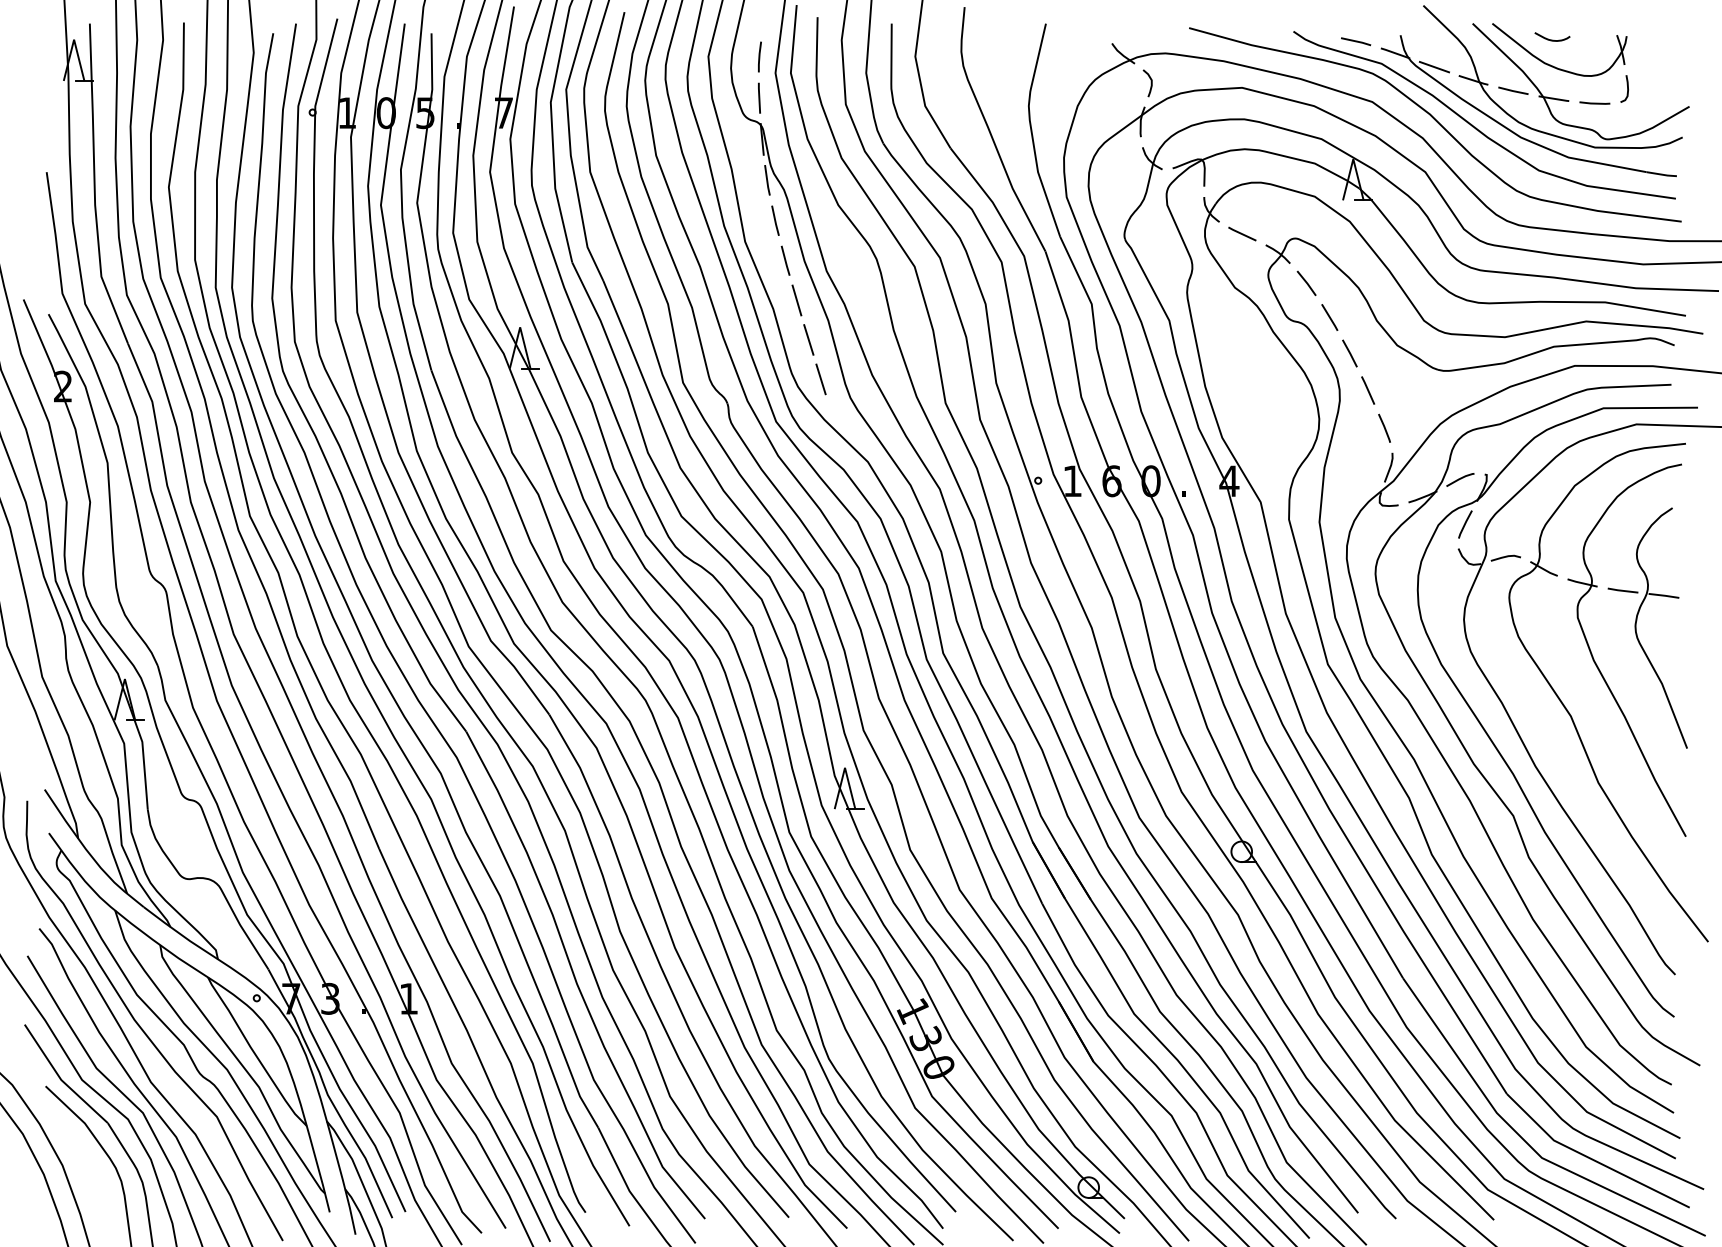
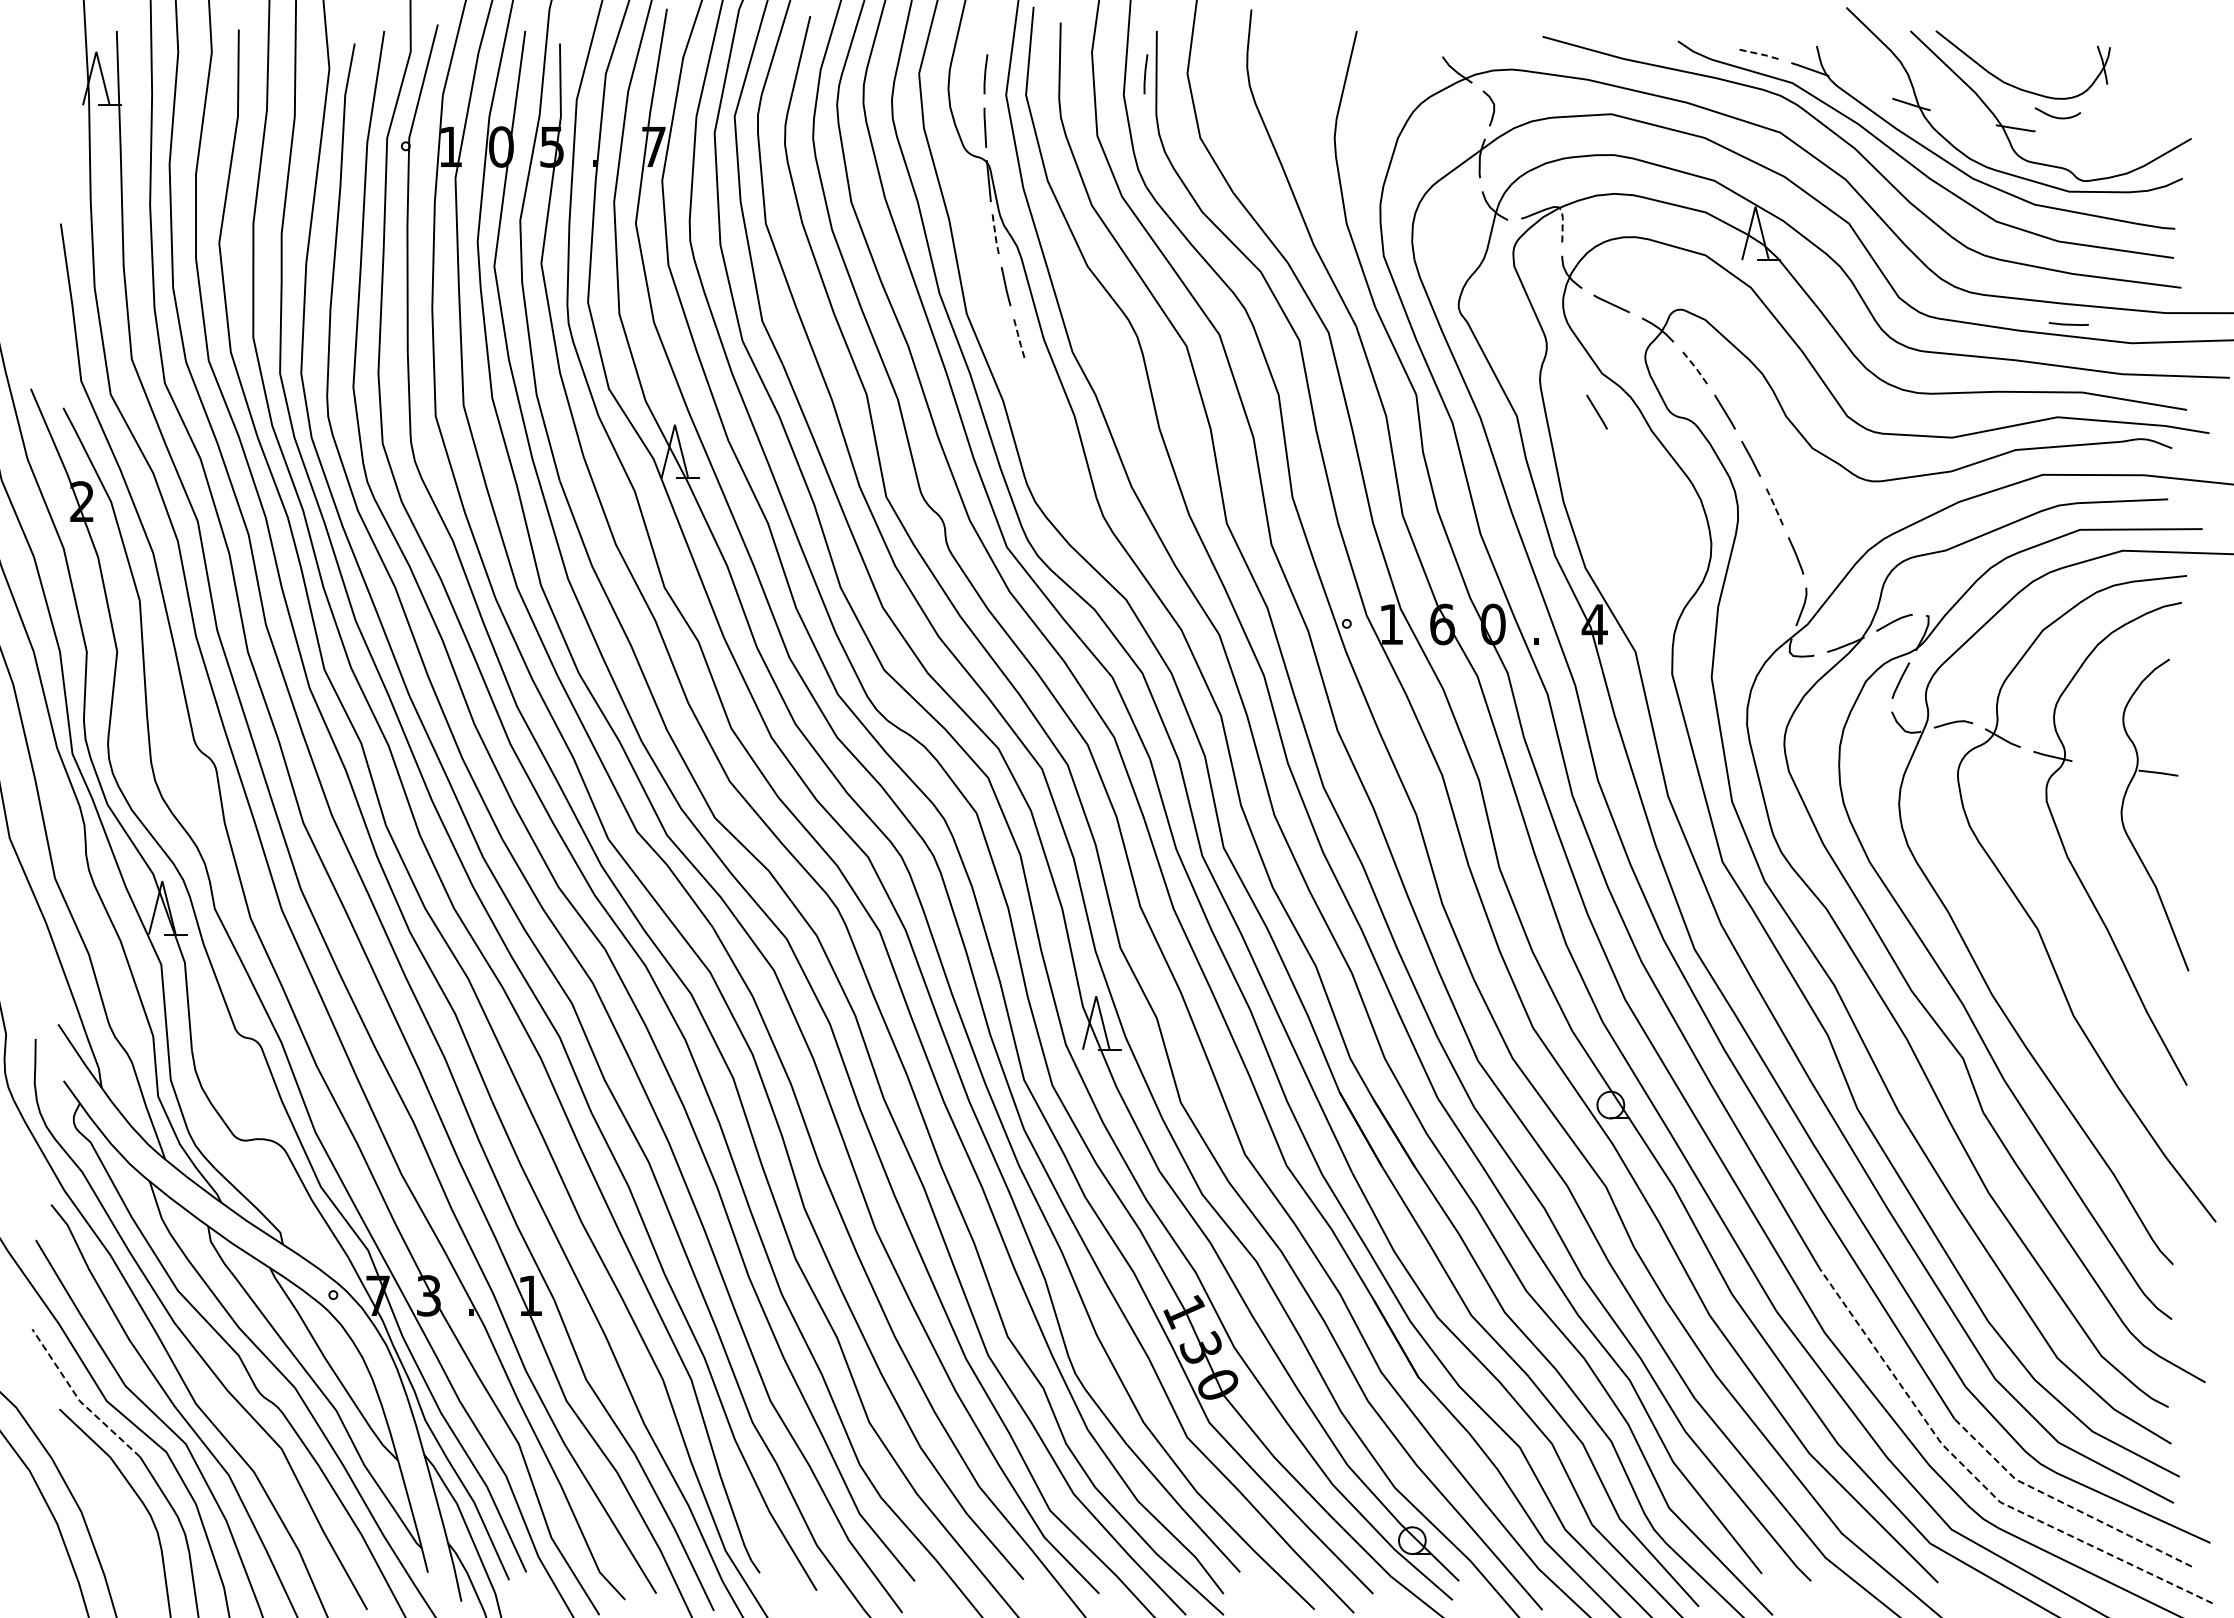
curve: (1551, 39) -> (2056, 116), moved
line: (1356, 41) -> (1759, 54), solid -> dashed
line: (882, 57) -> (1145, 74), added
line: (1434, 67) -> (1860, 87), removed
curve: (1626, 87) -> (2110, 113), removed
line: (1512, 91) -> (1962, 118), removed
line: (1594, 102) -> (2068, 323), moved
line: (1204, 171) -> (1562, 222), solid -> dashed
line: (767, 180) -> (995, 234), solid -> dashed
line: (785, 261) -> (1019, 339), solid -> dashed
line: (1307, 283) -> (1695, 367), solid -> dashed
line: (796, 300) -> (1033, 389), removed
line: (1230, 317) -> (1596, 411), added
line: (808, 340) -> (1049, 441), removed
line: (821, 379) -> (1065, 492), removed
line: (1367, 390) -> (1774, 506), solid -> dashed
line: (1623, 589) -> (2105, 765), removed
line: (60, 1078) -> (78, 1399), solid -> dashed
line: (1525, 1141) -> (1979, 1481), solid -> dashed
line: (1591, 1158) -> (2064, 1503), solid -> dashed

